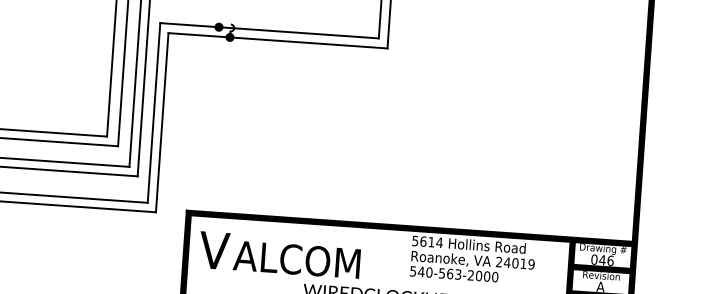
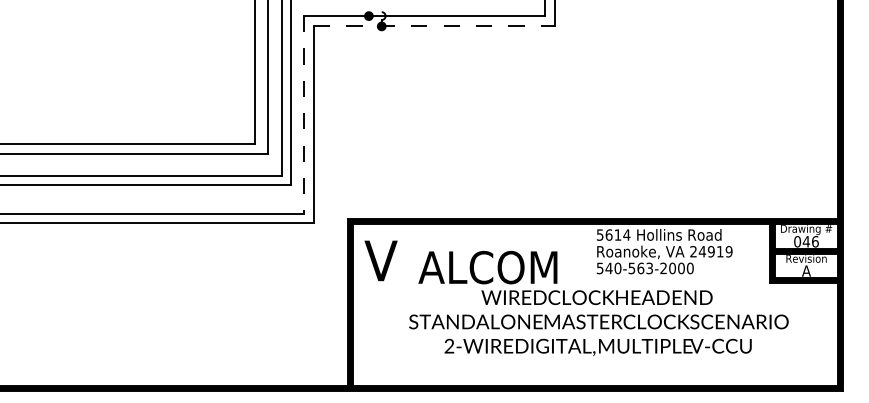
line: (278, 40) -> (435, 26), solid -> dashed
line: (154, 112) -> (304, 114), solid -> dashed
text: (296, 259) -> (487, 267), moved
text: (514, 263) -> (710, 251), 24019 -> 24919

